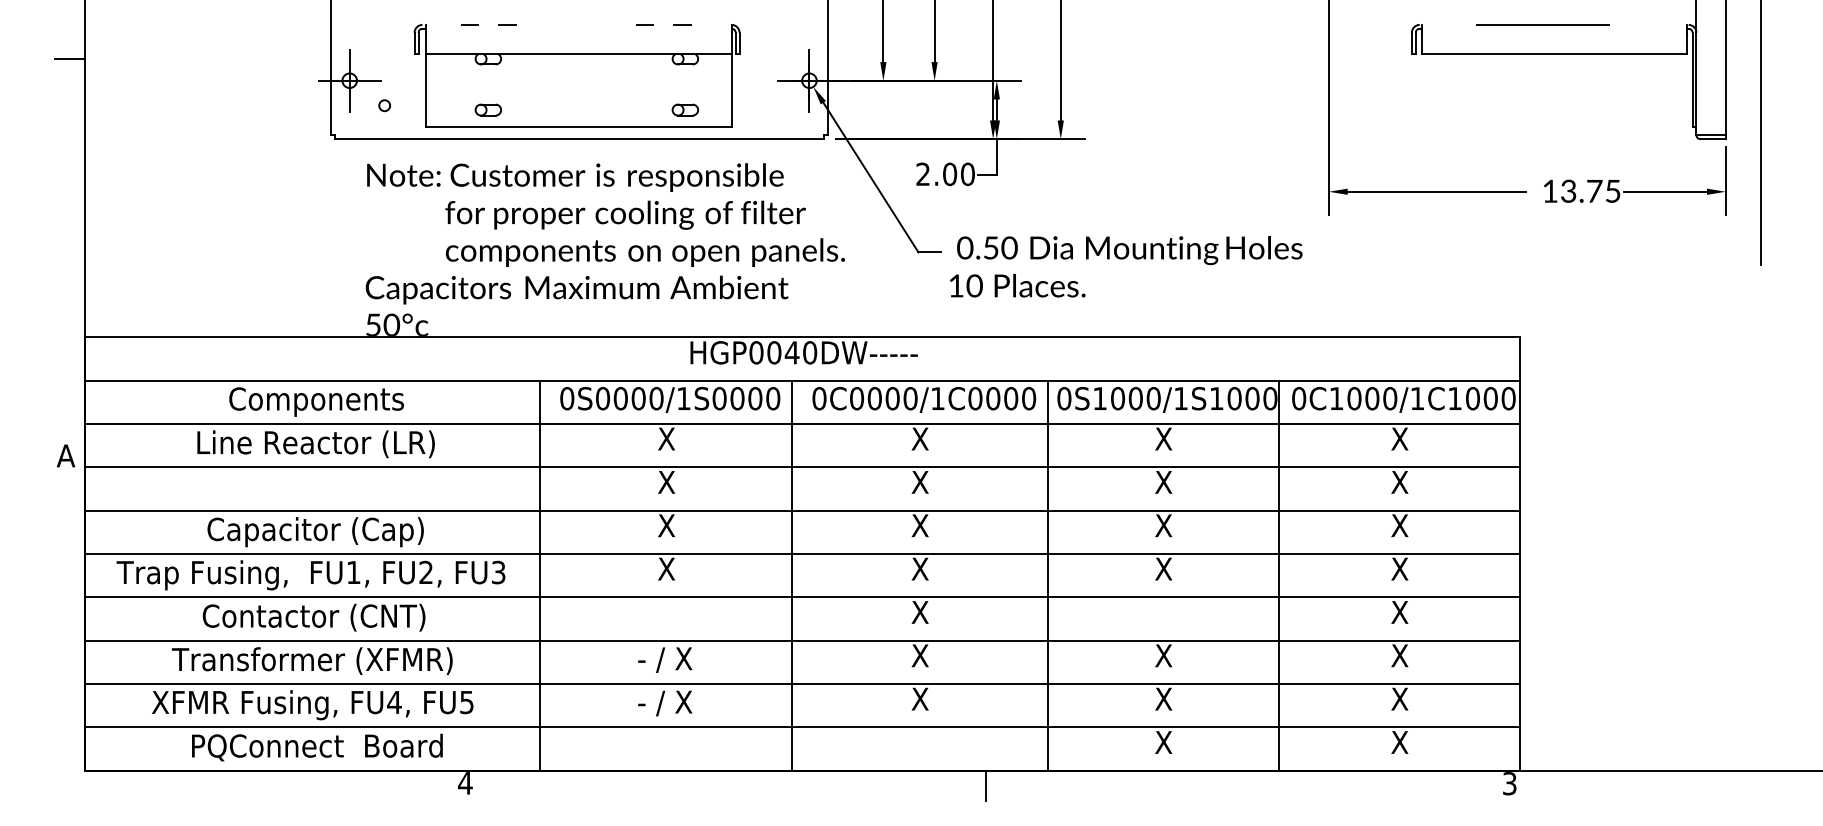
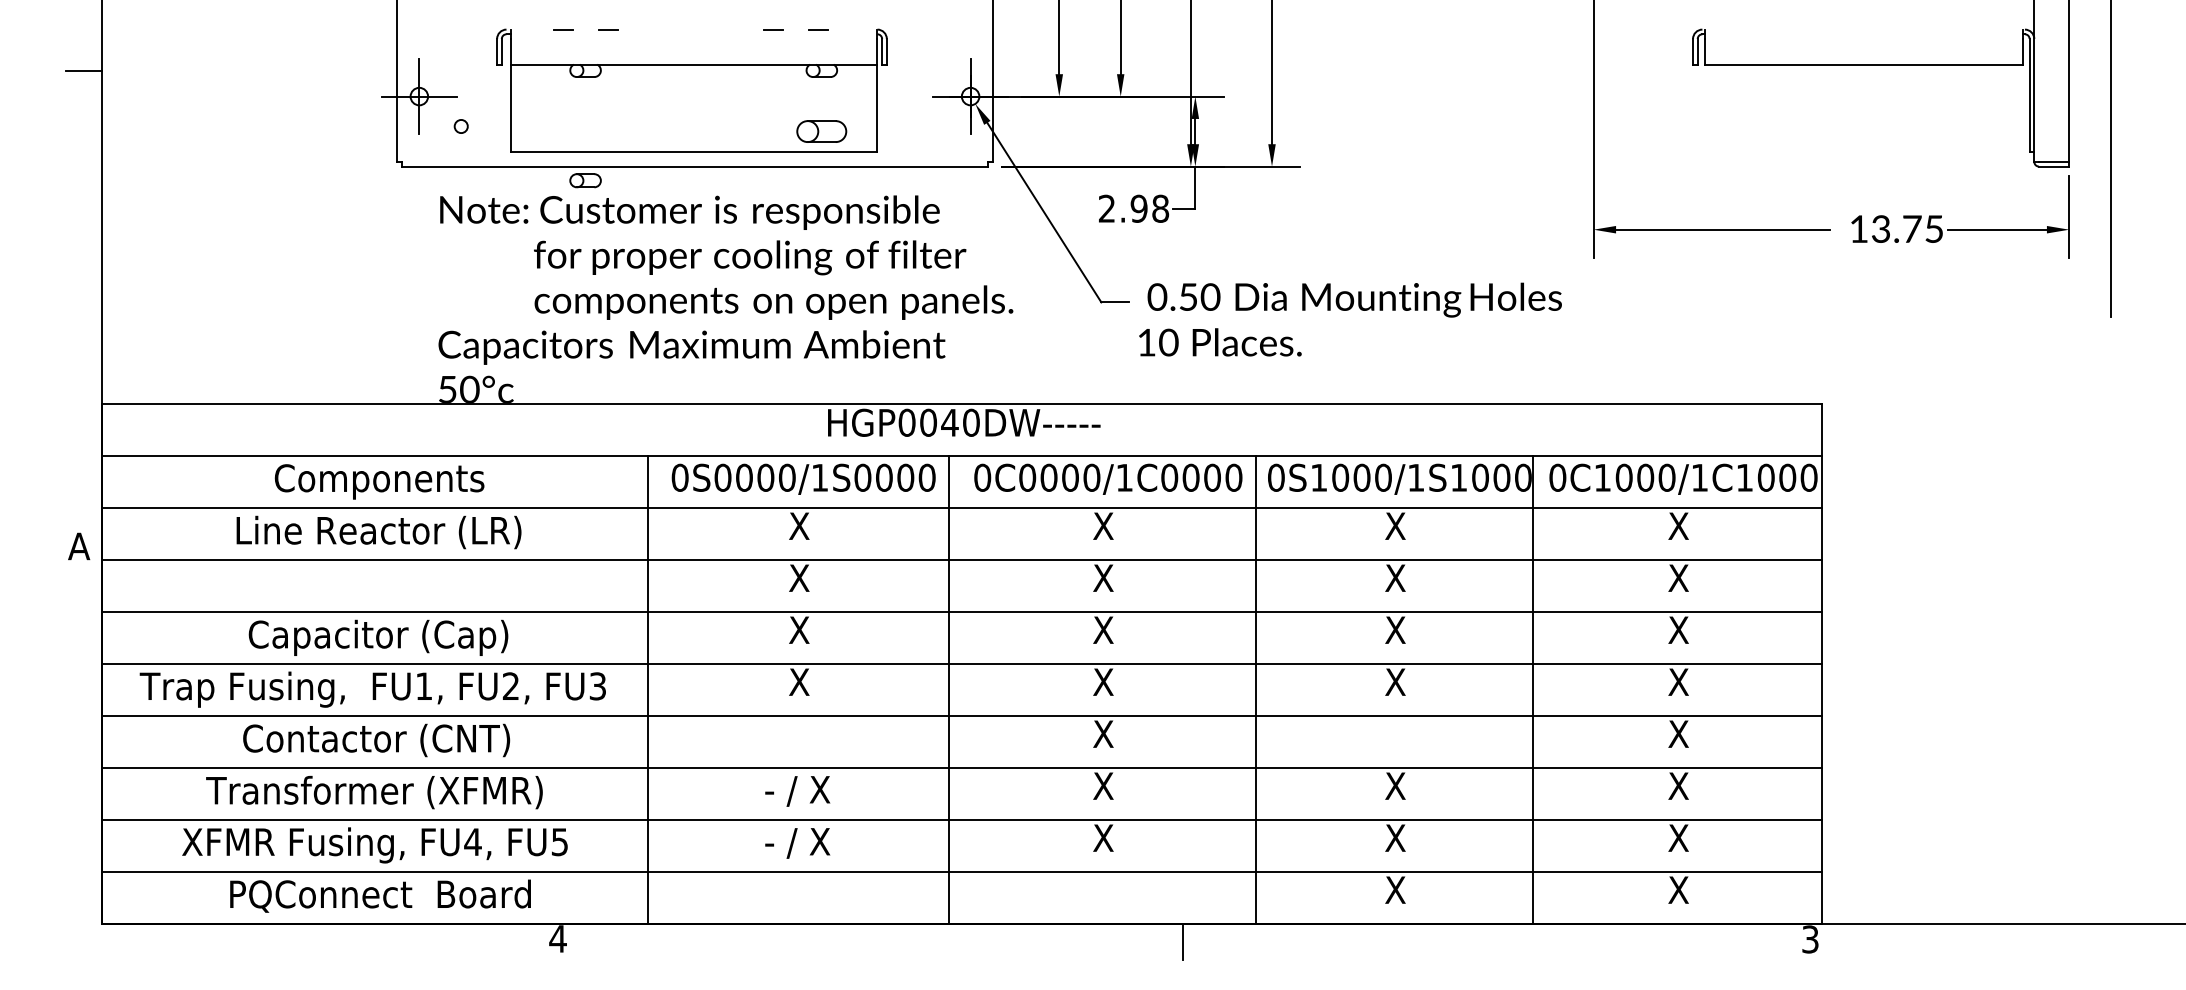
line: (1543, 24) -> (1850, 29), removed
part: (488, 109) -> (585, 180), moved
part: (685, 109) -> (821, 131), size x1.6
text: (958, 174) -> (1149, 208), 2.00 -> 2.98

